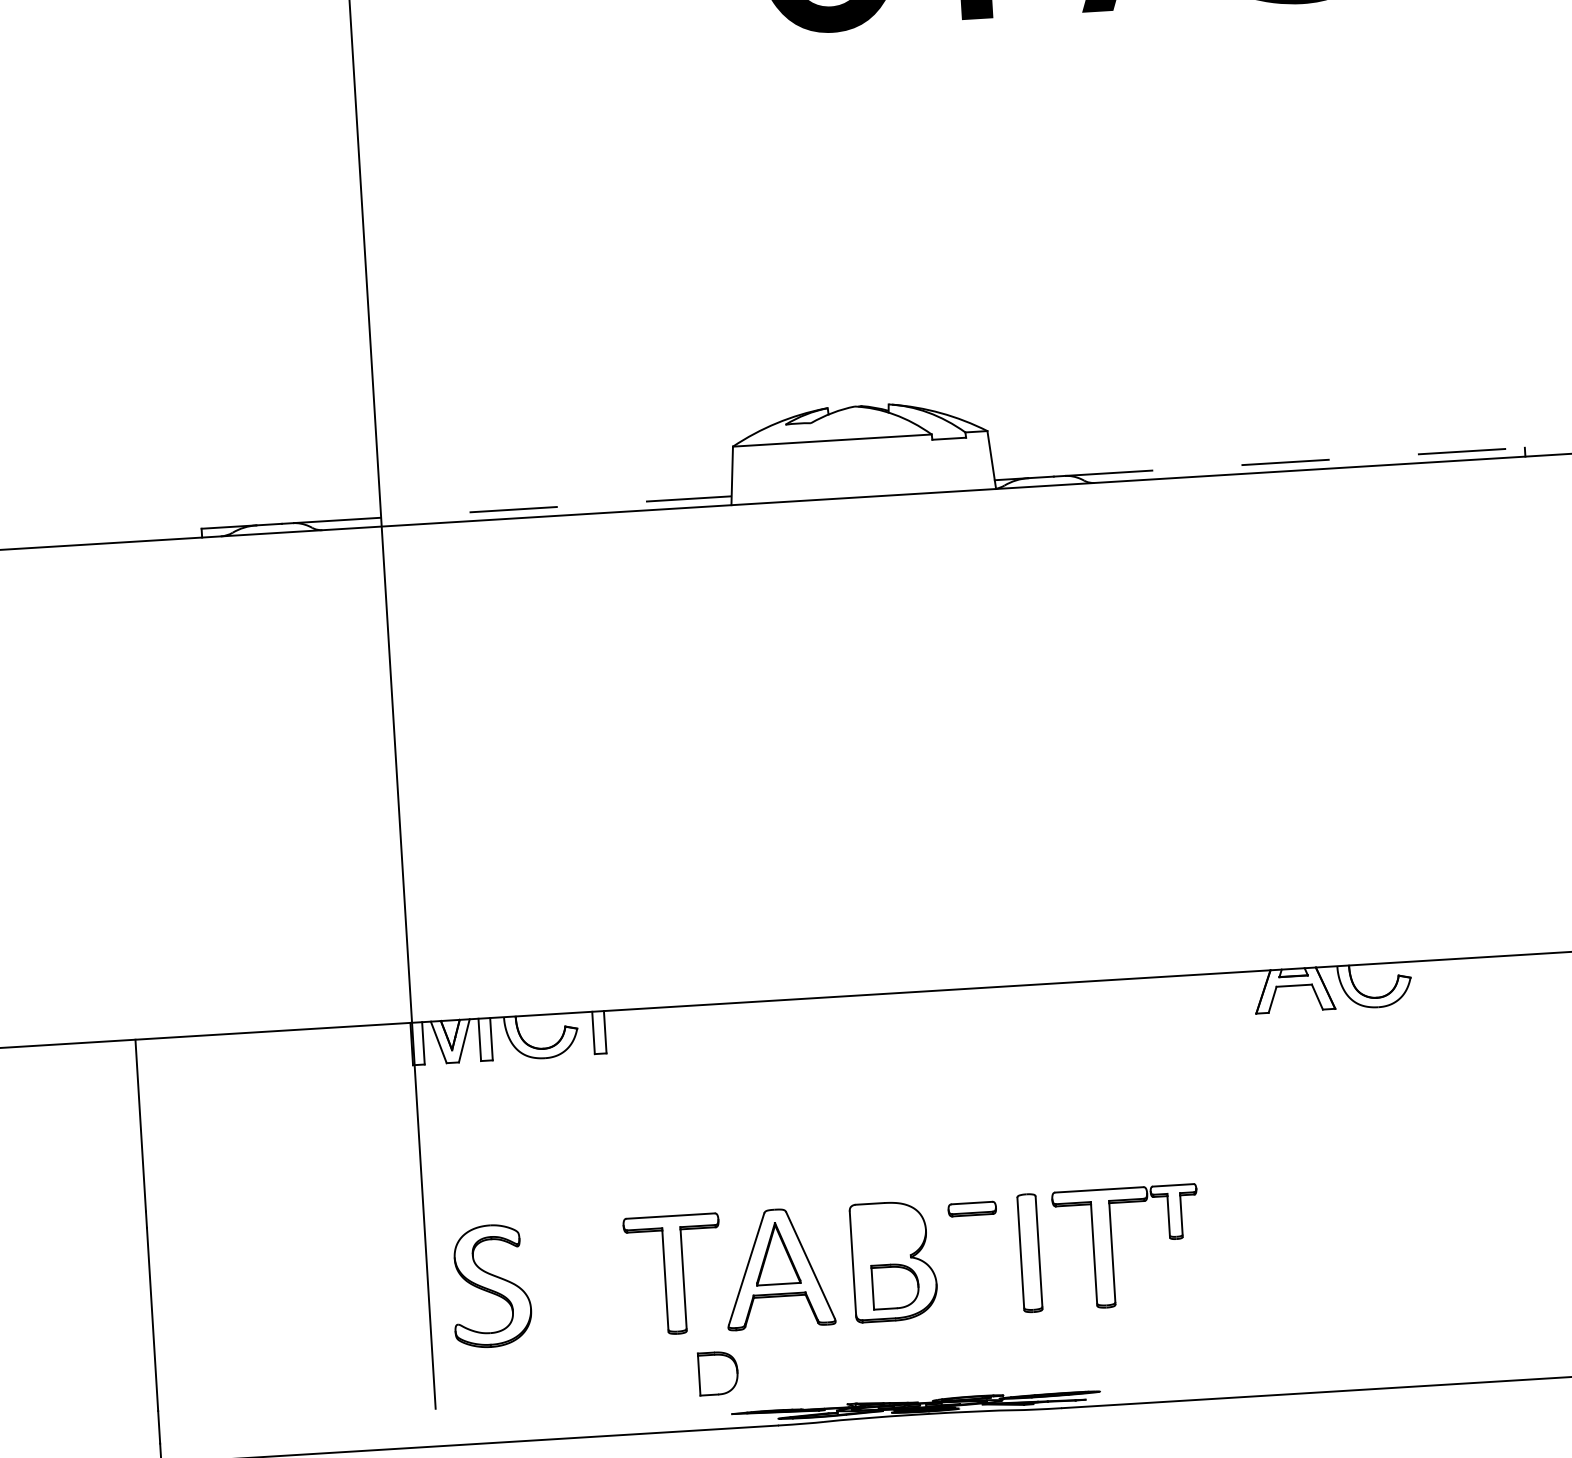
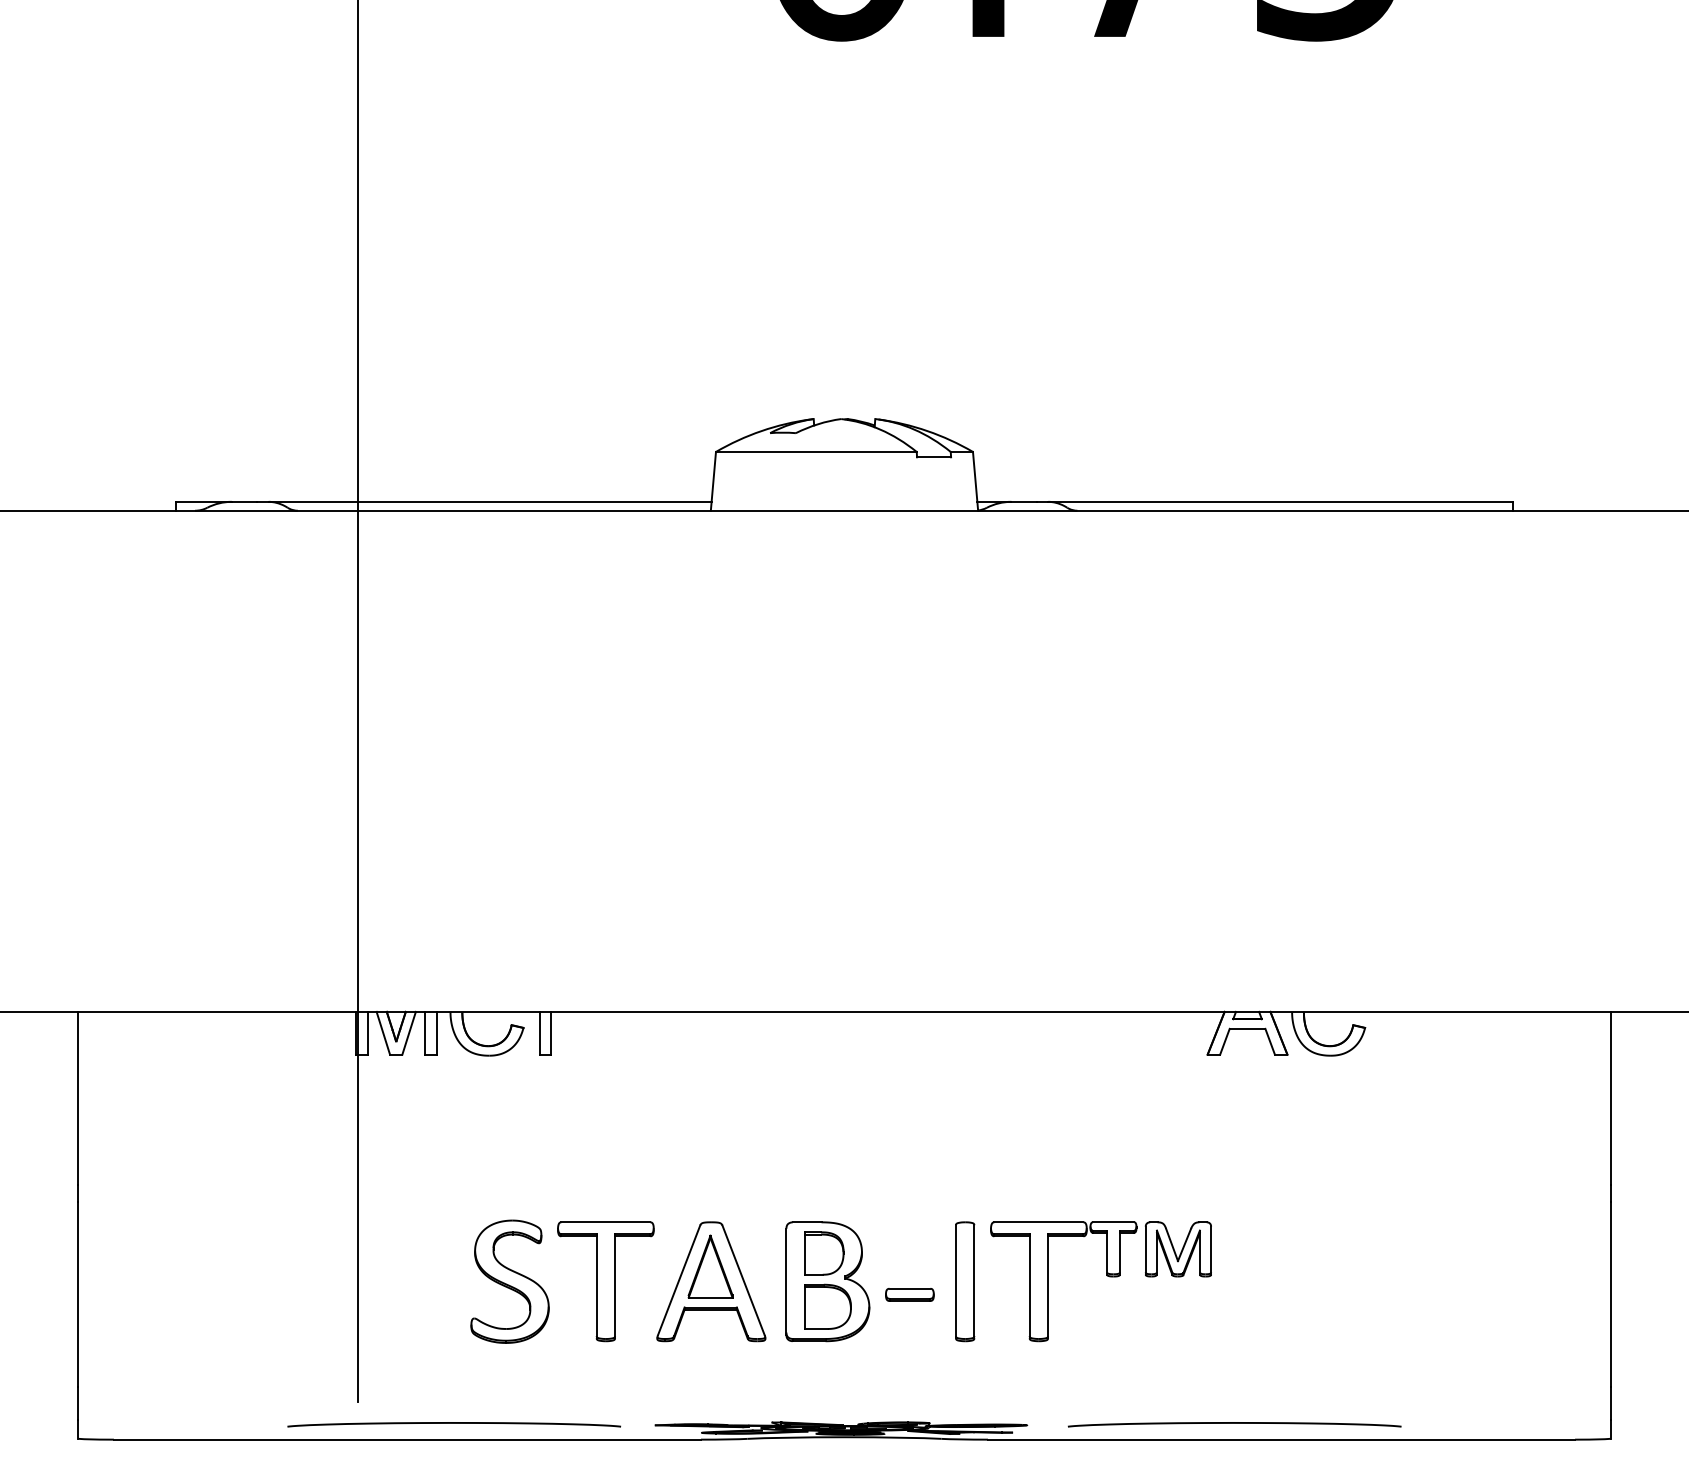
line: (1295, 461) -> (1281, 501), dashed -> solid
line: (512, 509) -> (490, 501), dashed -> solid
part: (971, 1208) -> (909, 1294), moved
part: (1239, 1208) -> (1178, 1249), added
part: (490, 1285) -> (509, 1281), moved
part: (718, 1373) -> (824, 1253), moved
curve: (1305, 1377) -> (1234, 1423), added
curve: (532, 1424) -> (454, 1423), added

